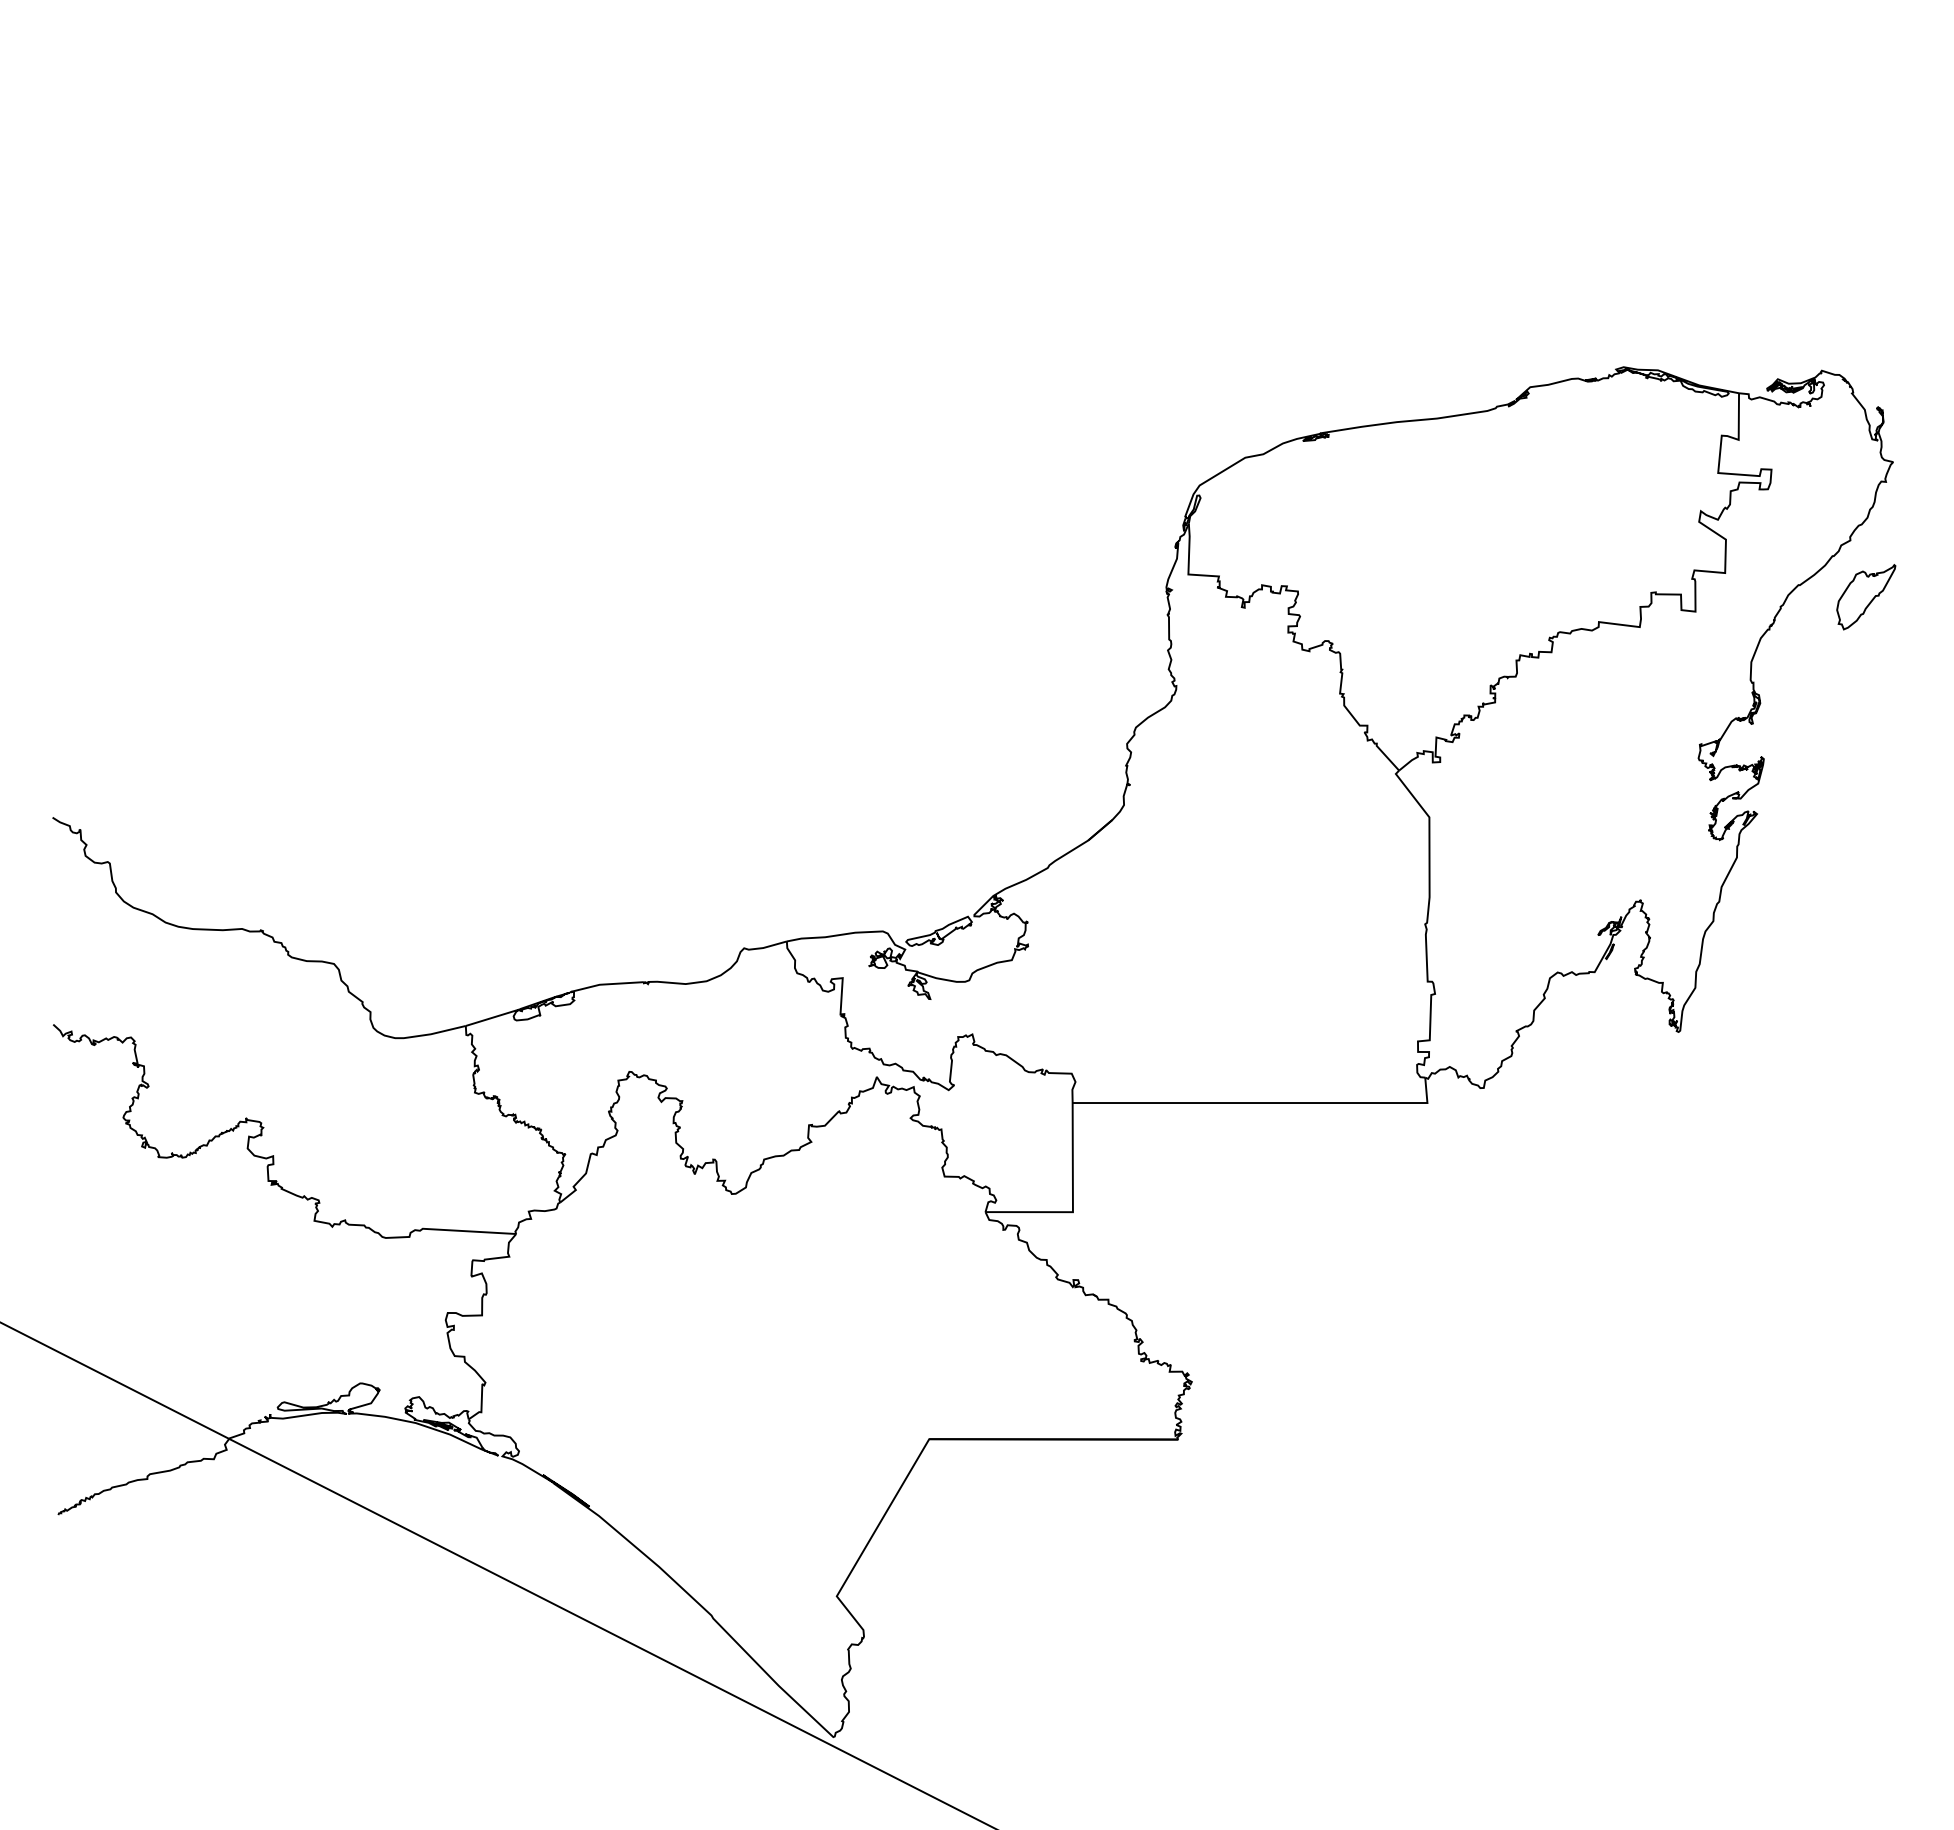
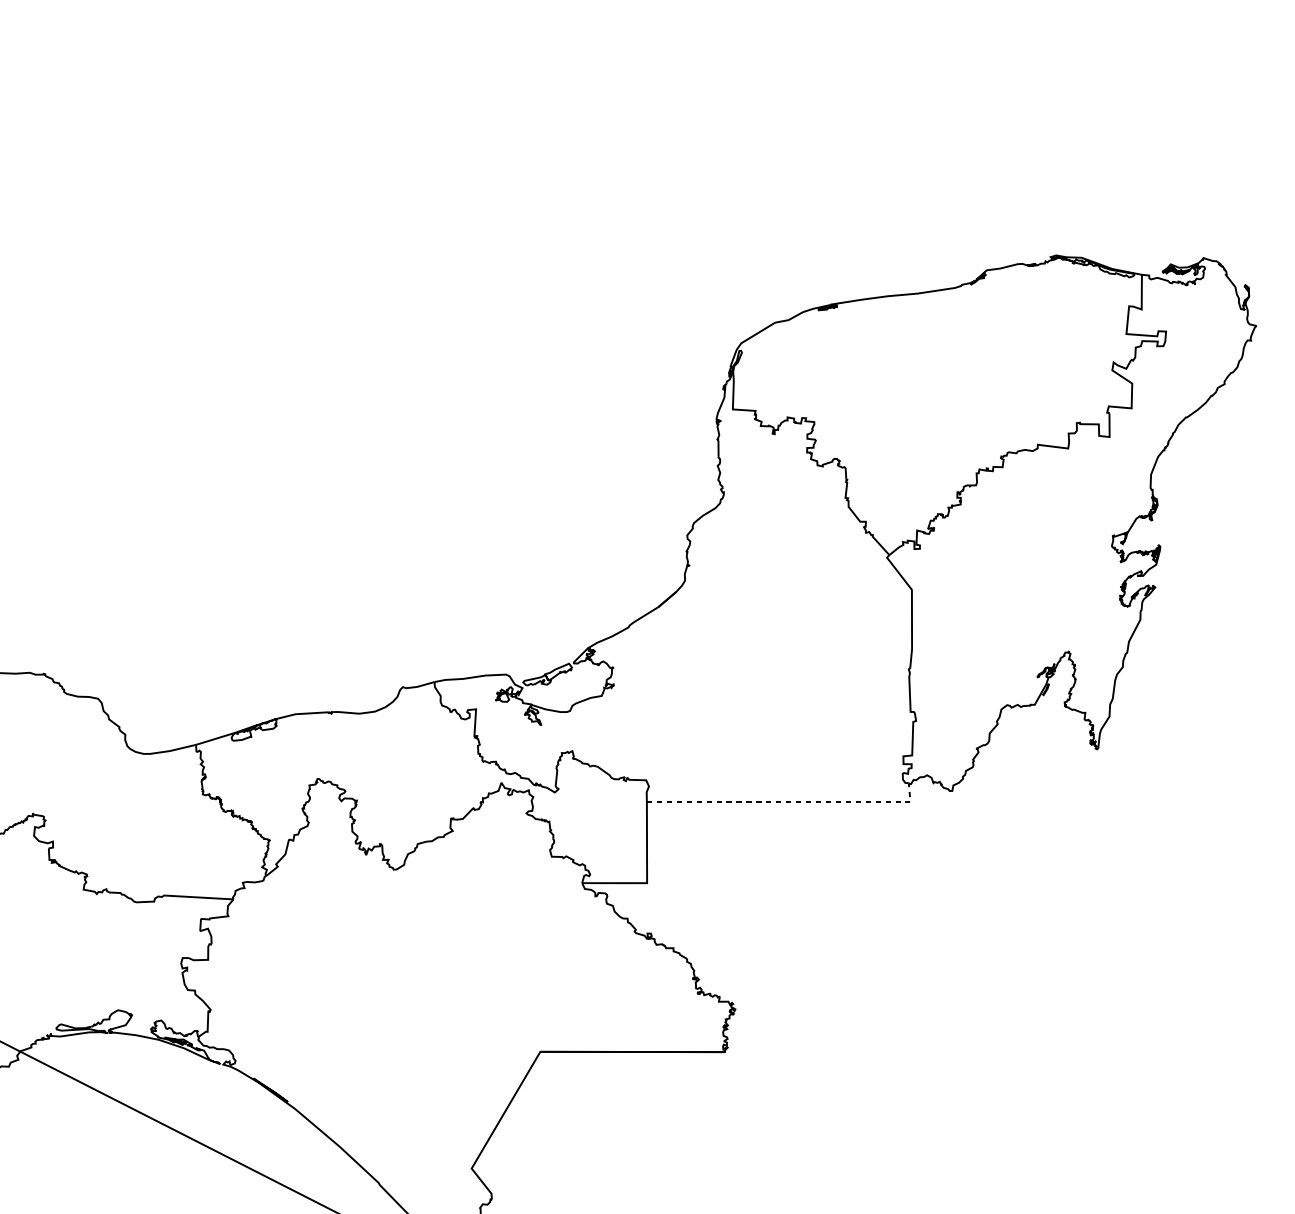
part: (1866, 597) -> (1236, 426), removed
line: (1263, 1103) -> (788, 802), solid -> dashed

